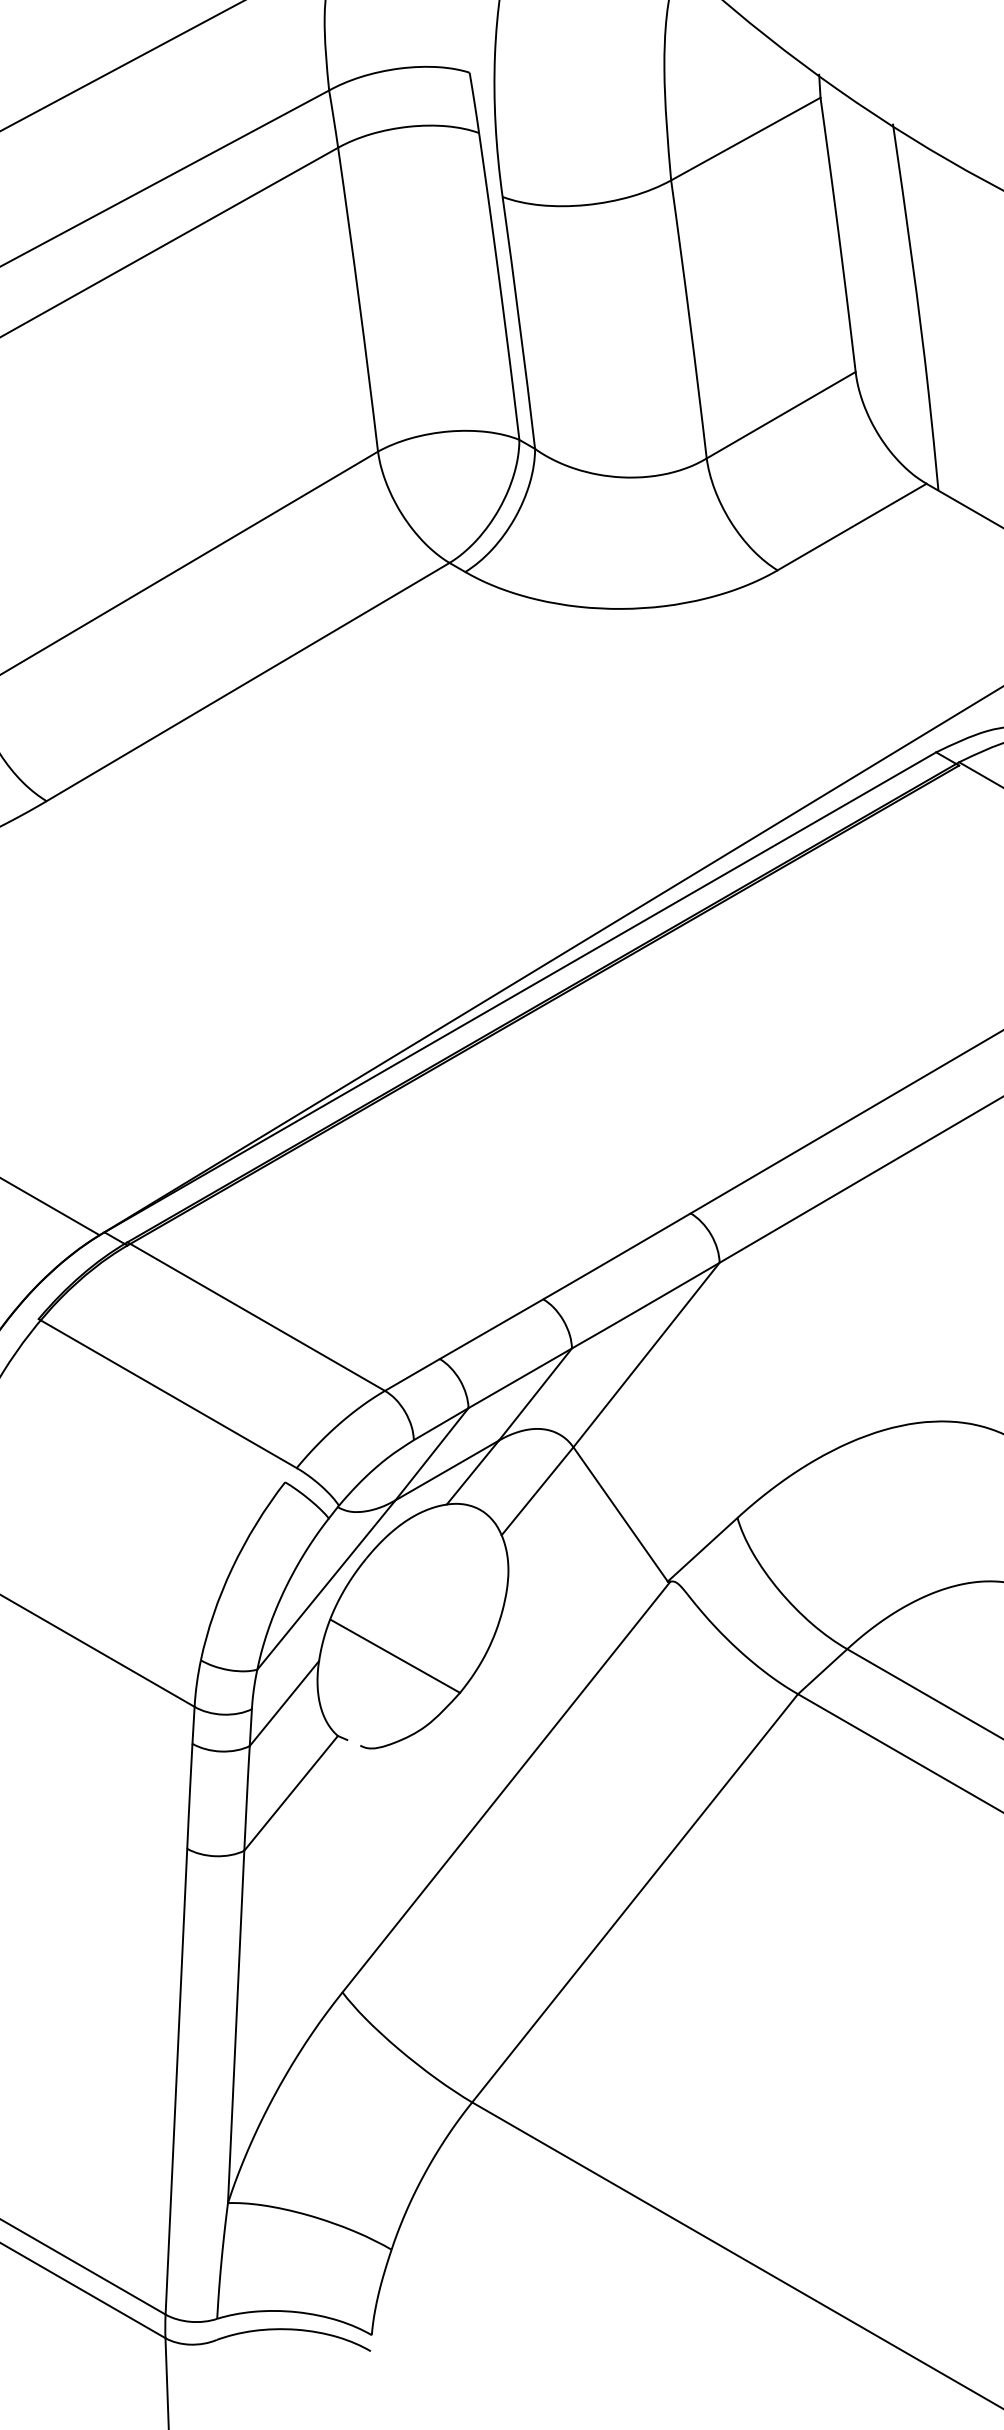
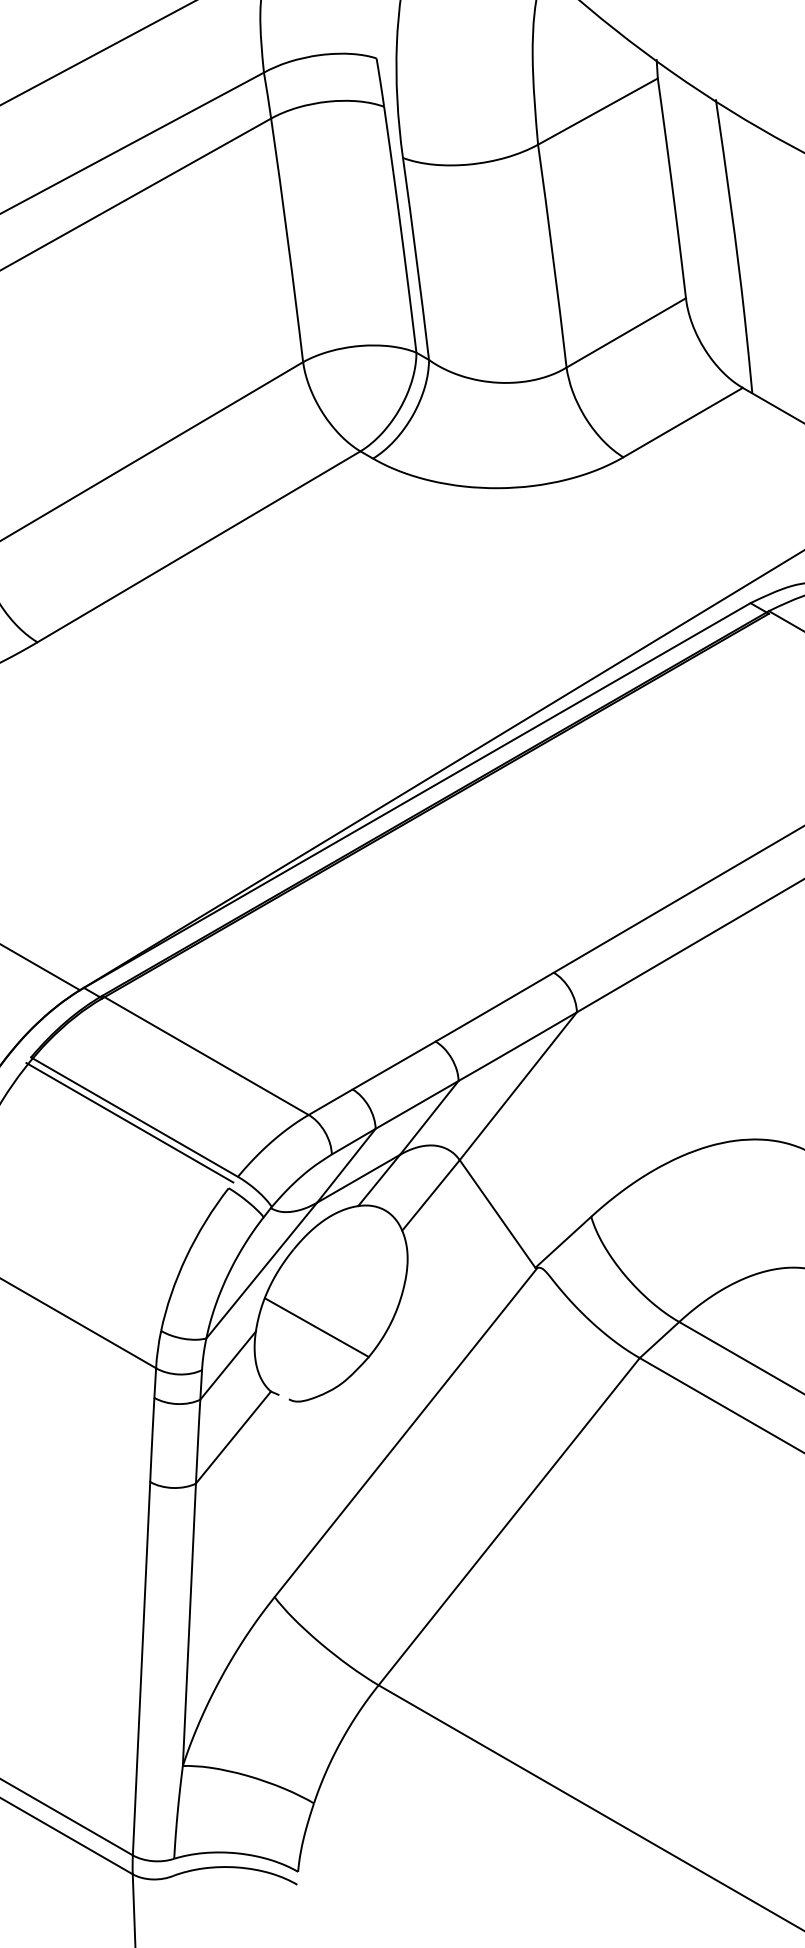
line: (161, 1400) -> (129, 1122), added

